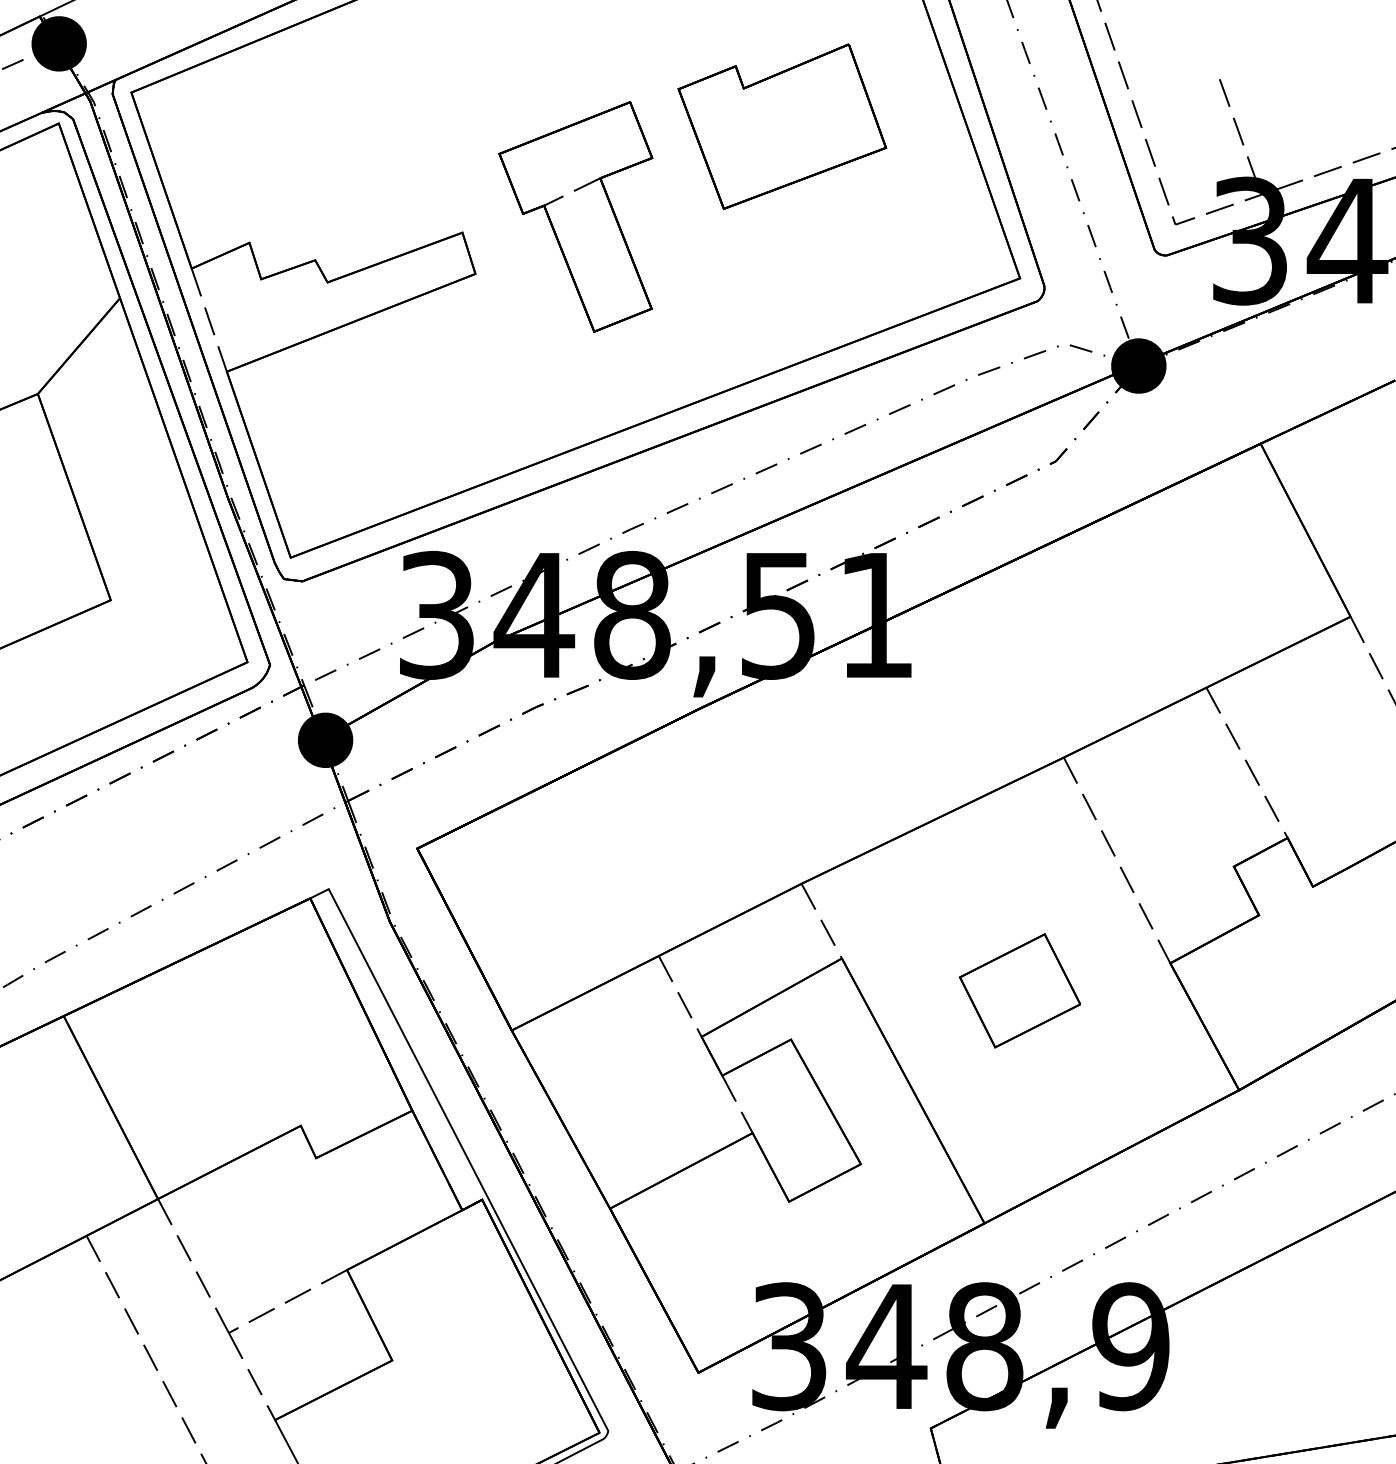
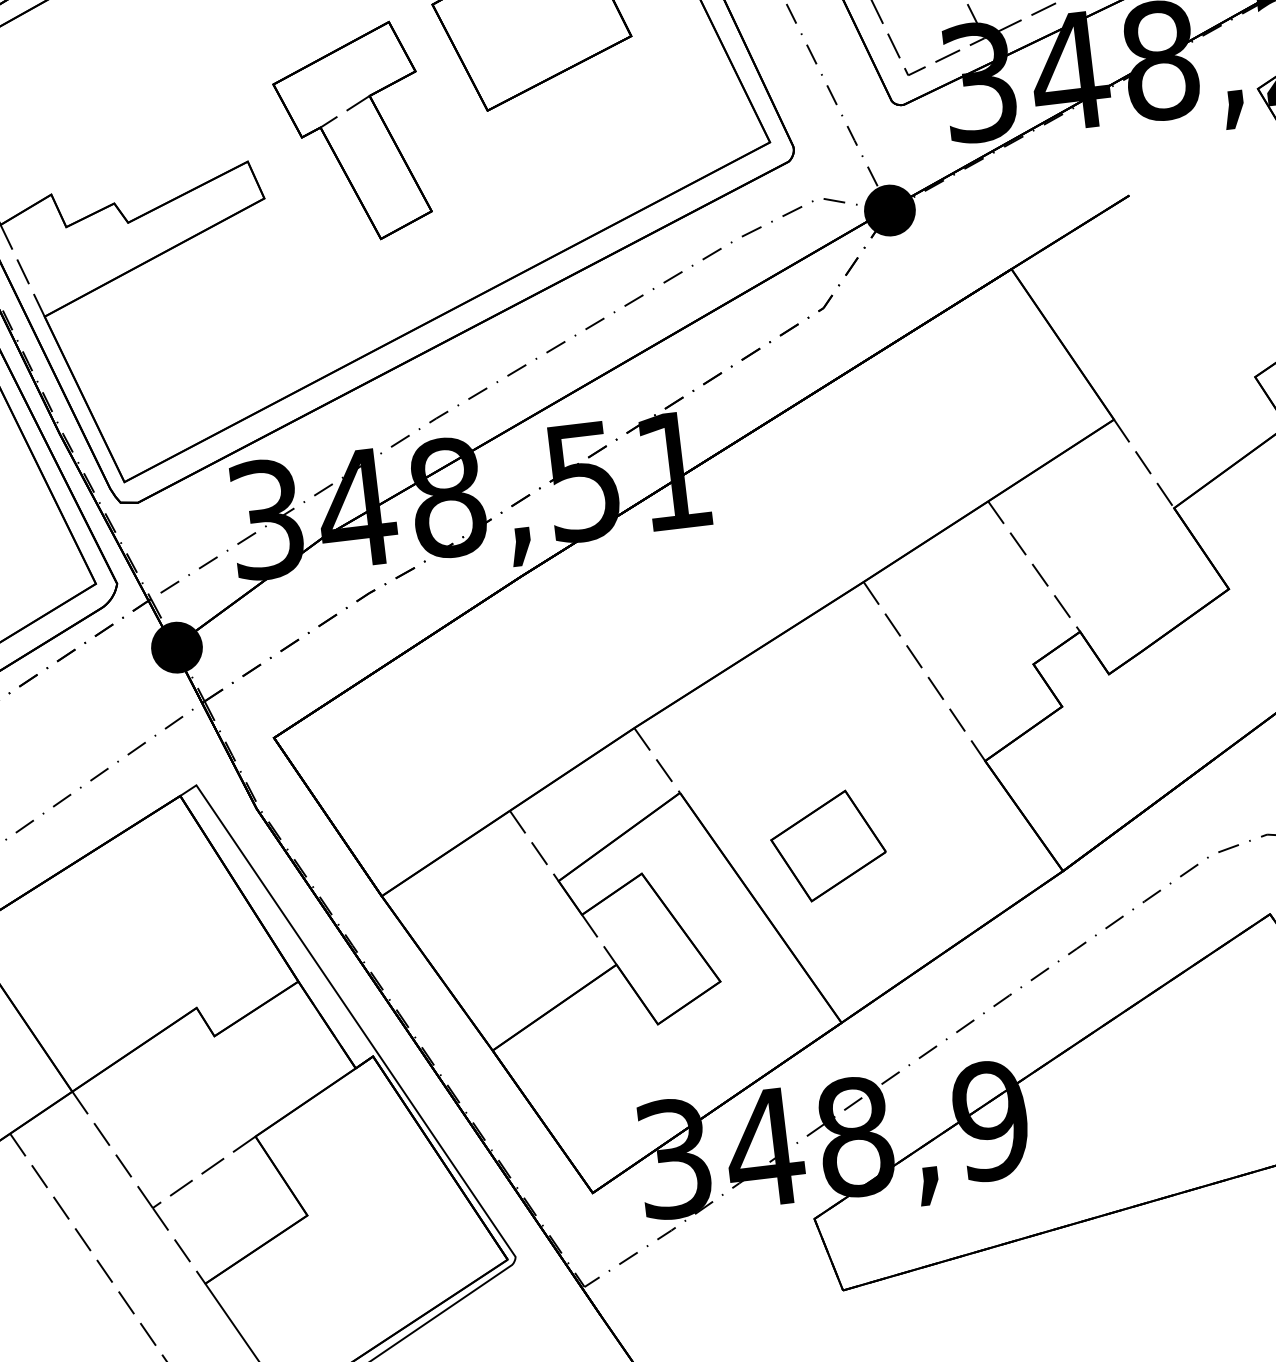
part: (1019, 990) -> (828, 845), moved

